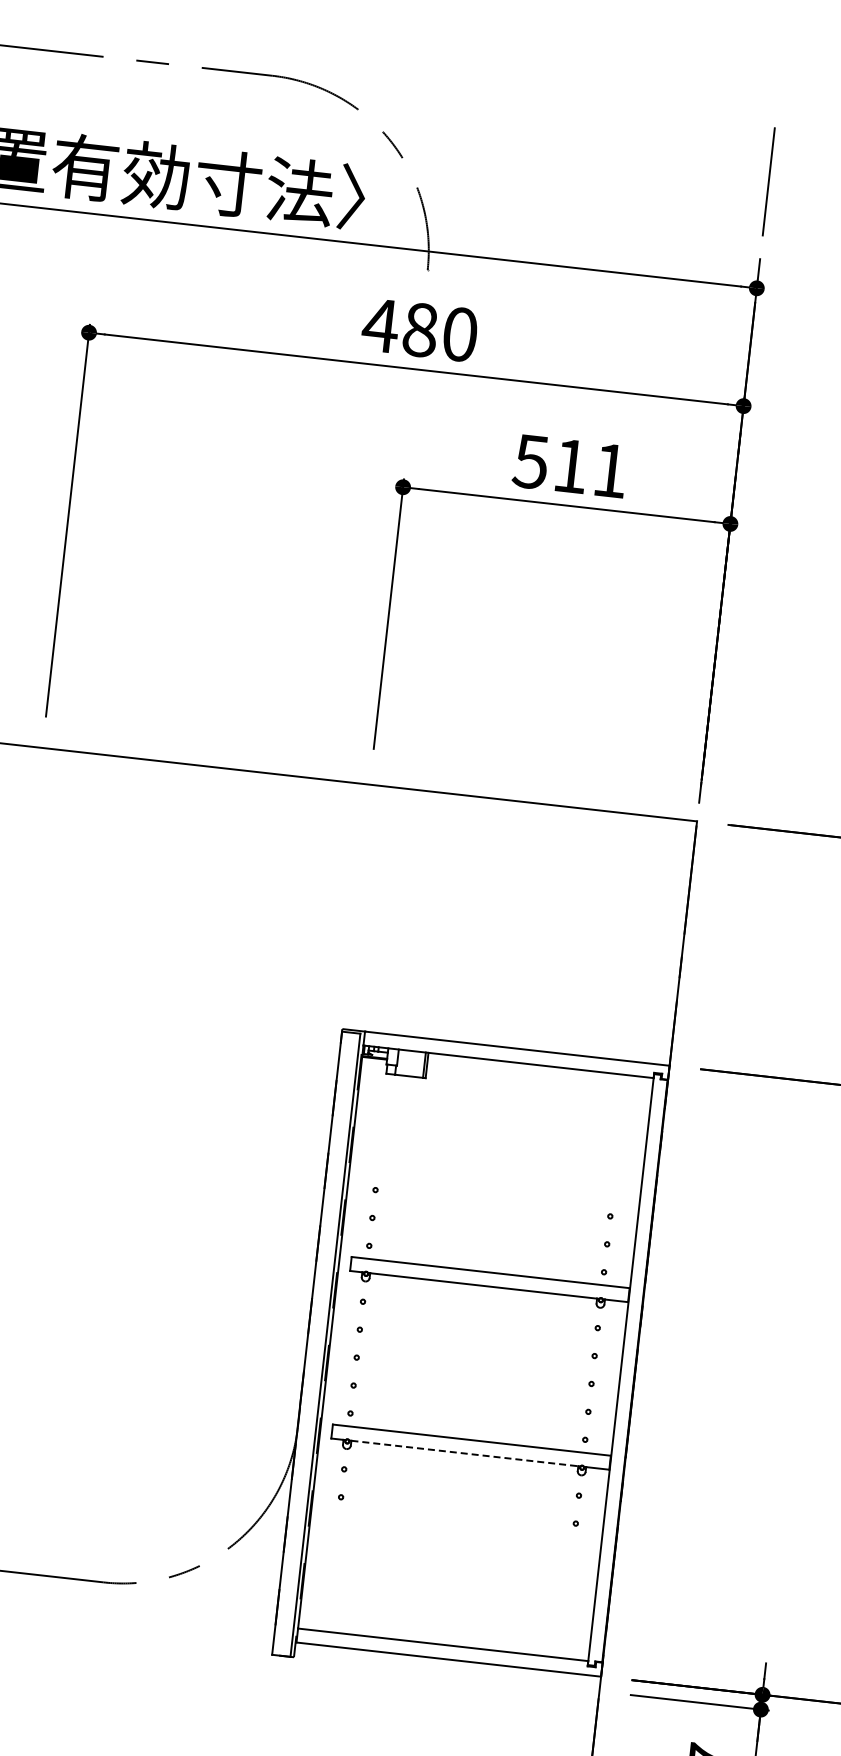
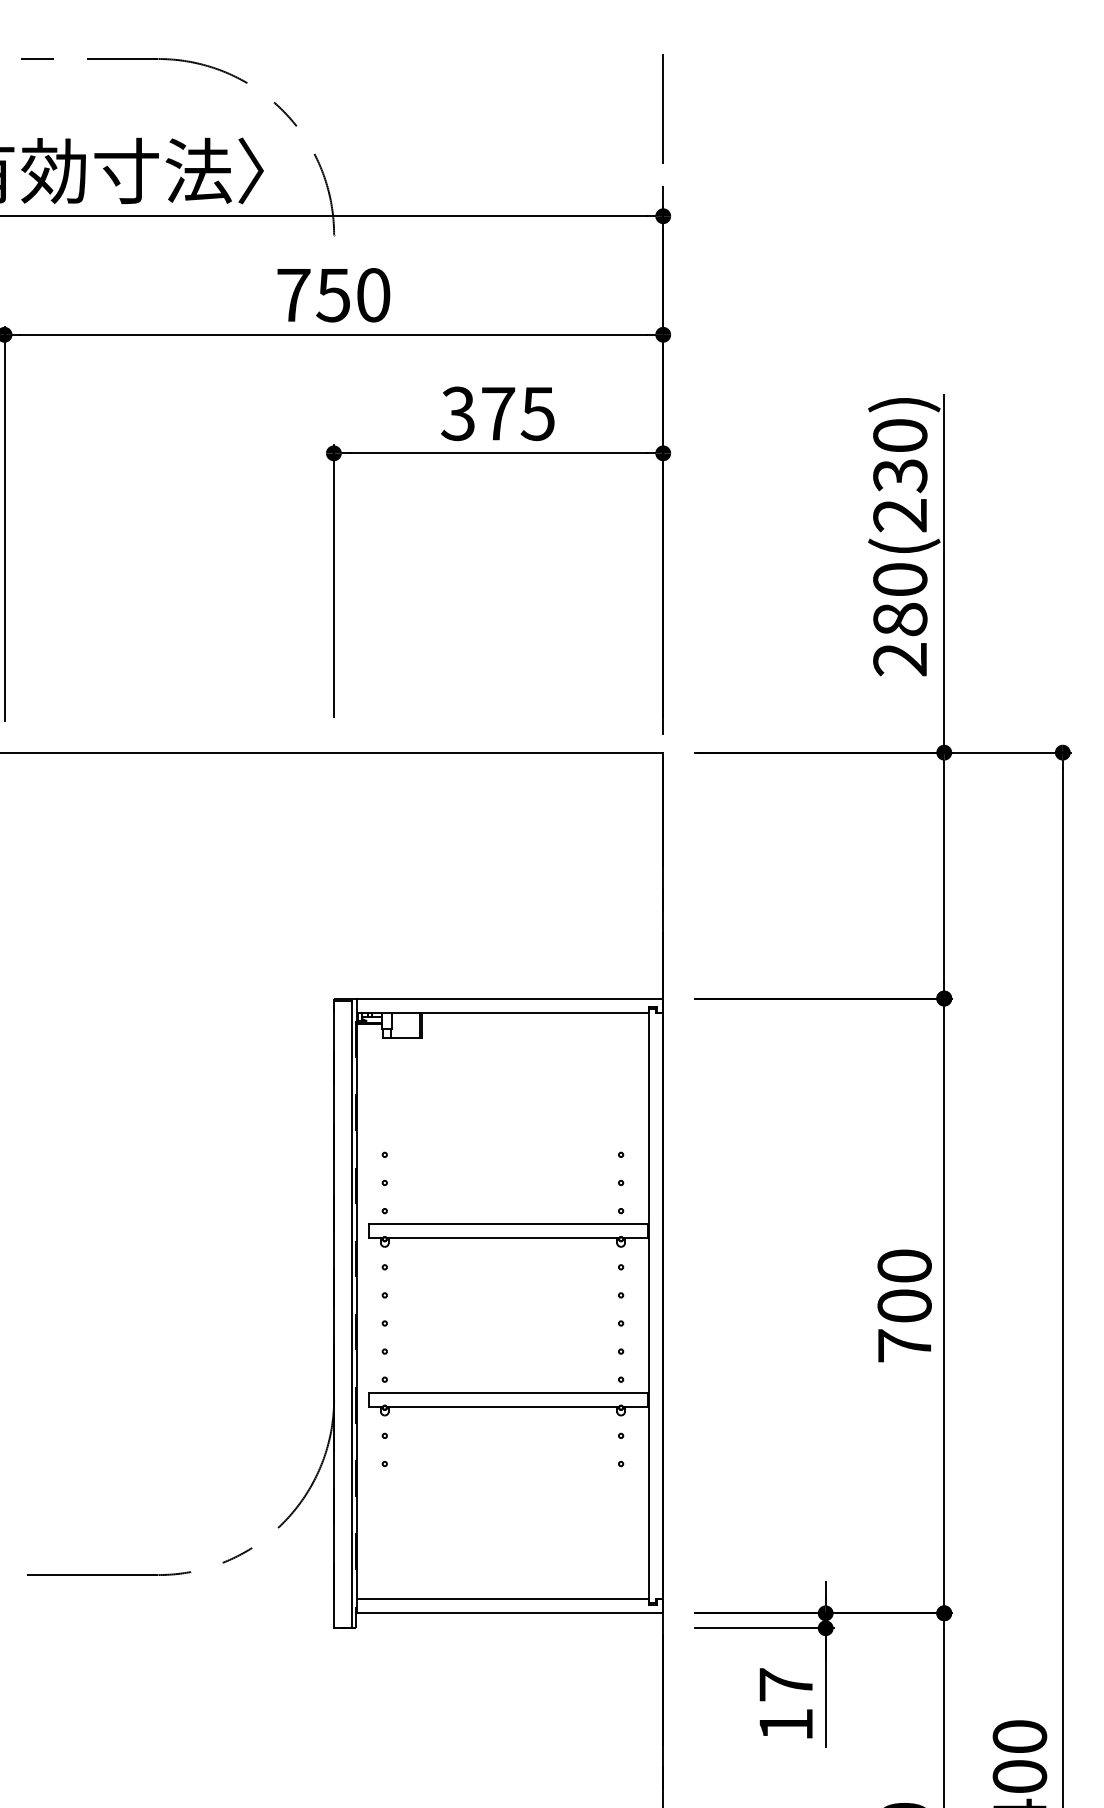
text: (399, 327) -> (312, 295), 480 -> 750
text: (570, 465) -> (497, 413), 511 -> 375
line: (465, 1453) -> (503, 1406), dashed -> solid

